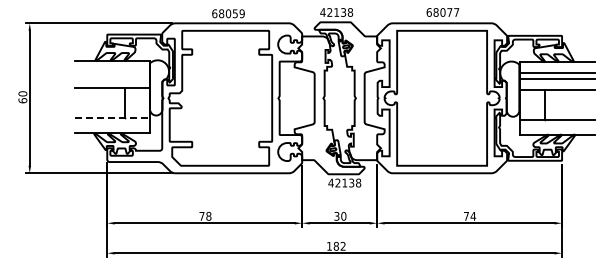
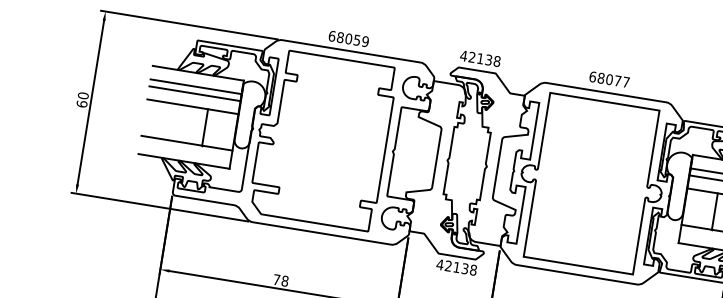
line: (111, 71) -> (195, 86), added
line: (111, 77) -> (194, 93), added
line: (112, 118) -> (187, 143), dashed -> solid

